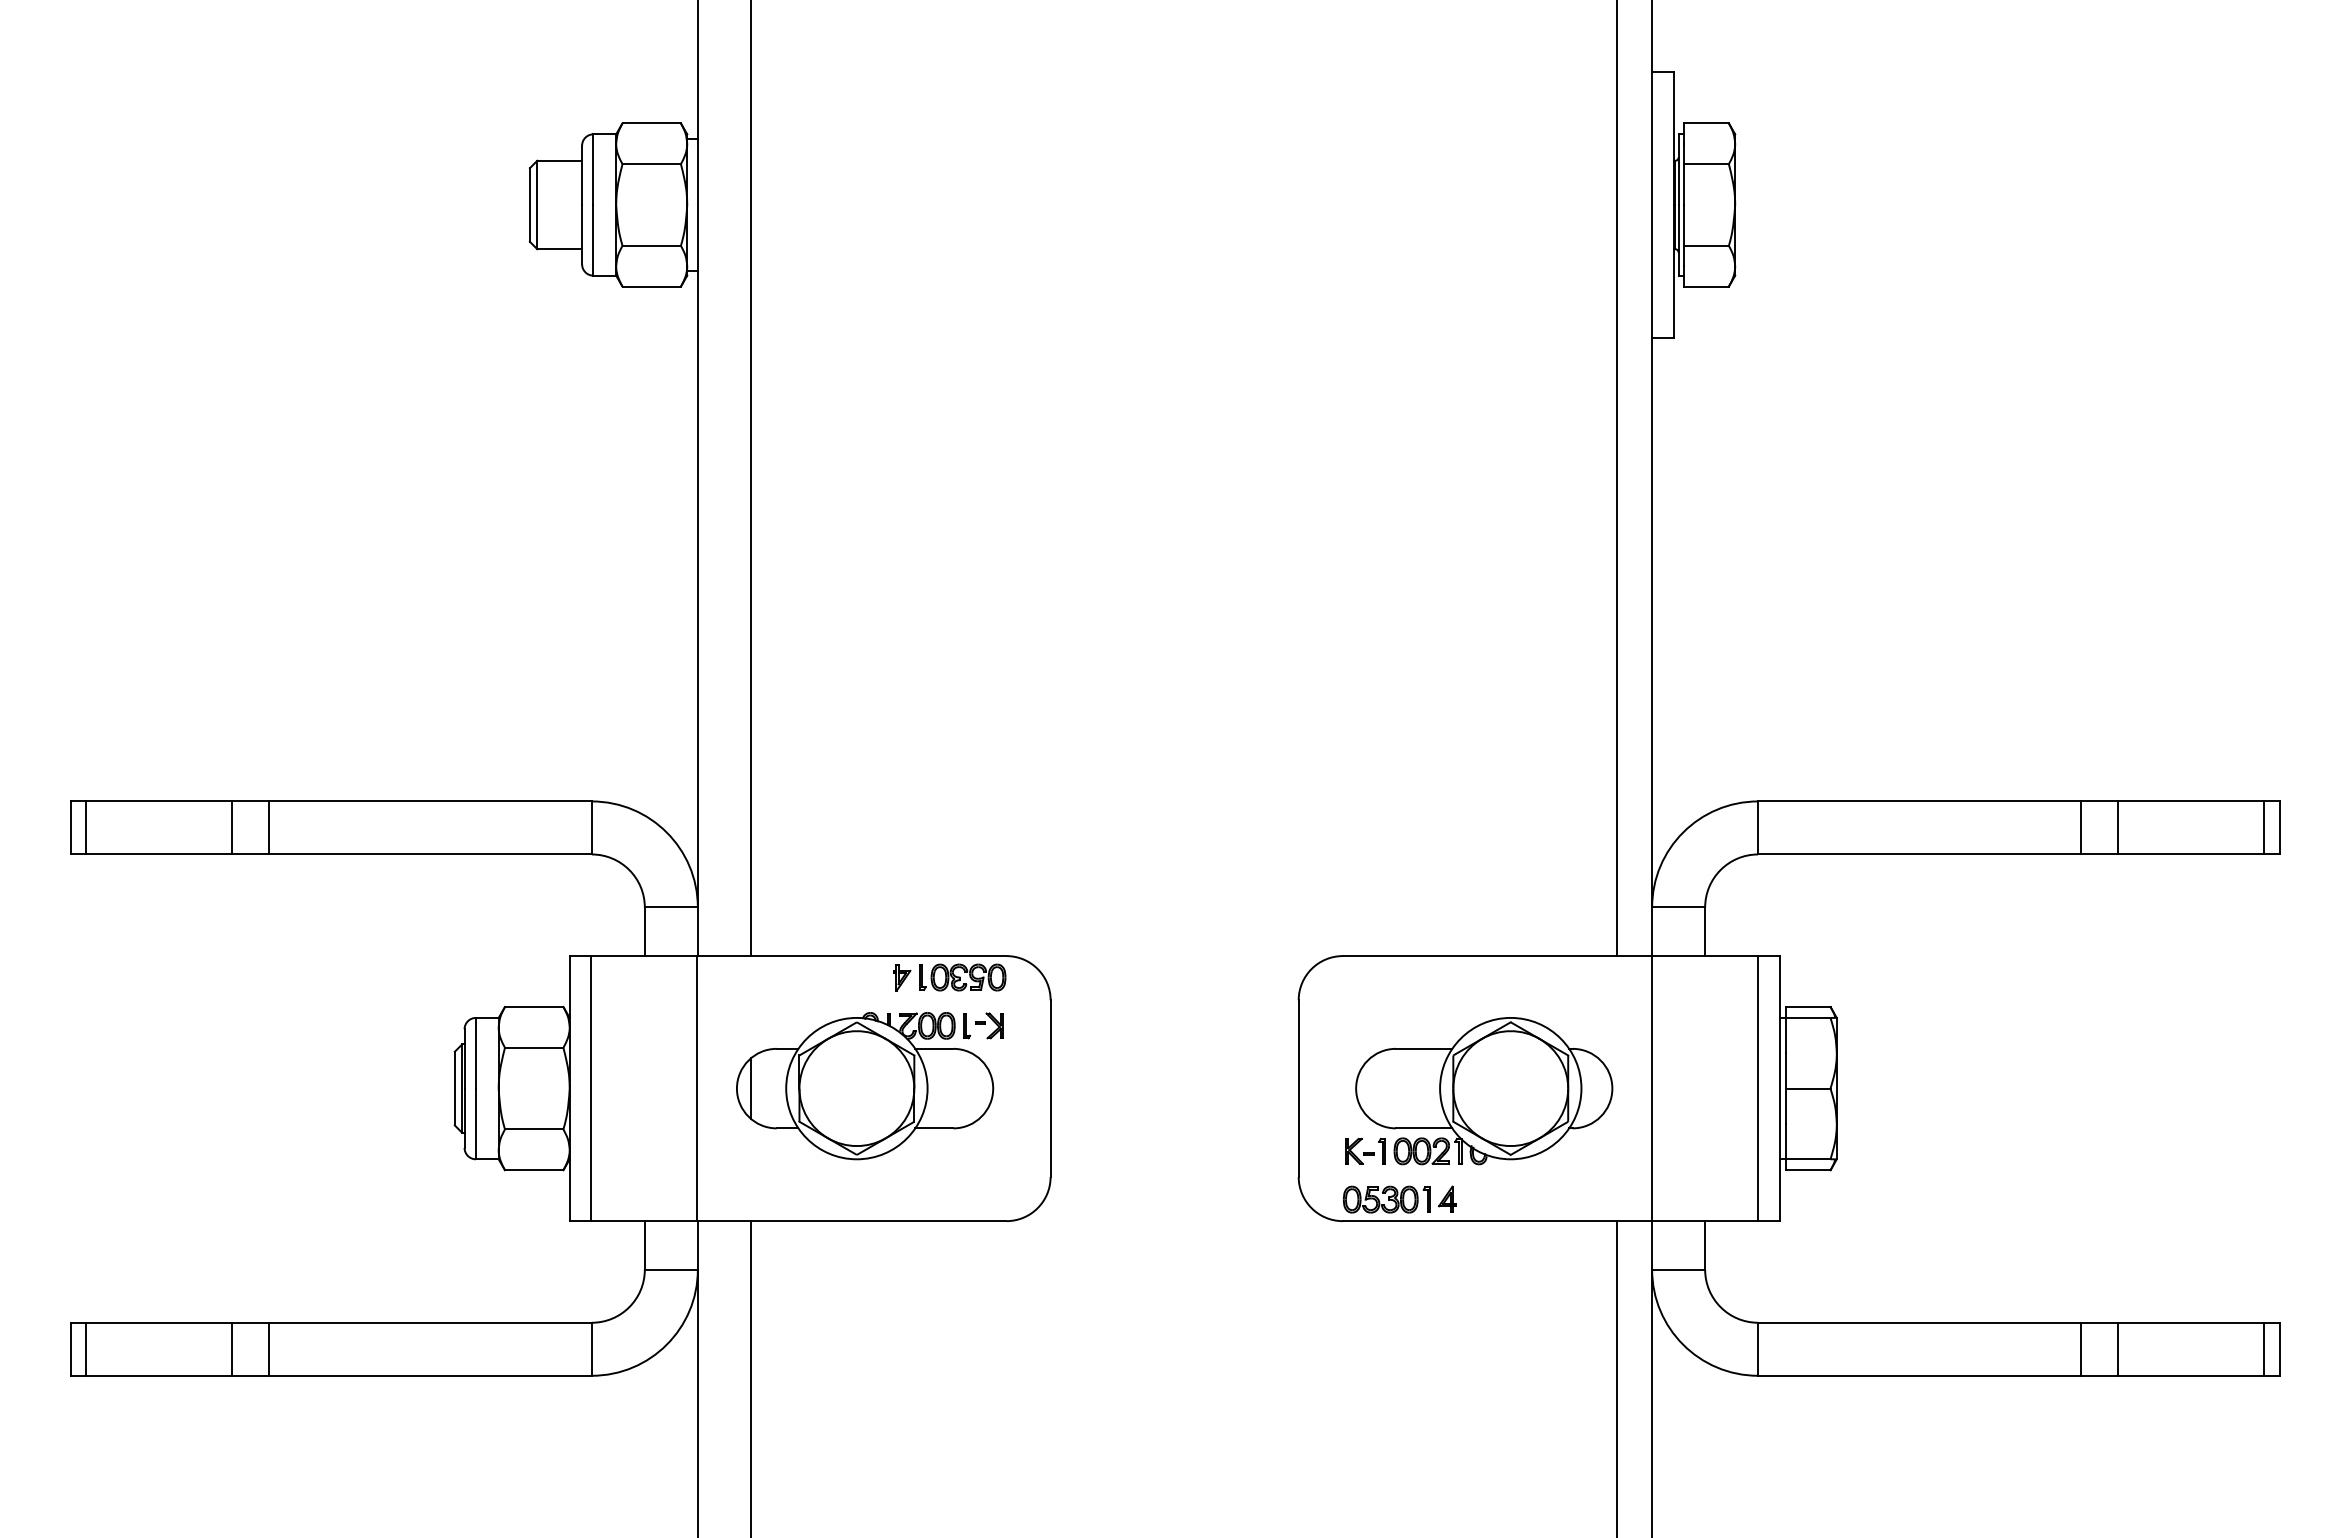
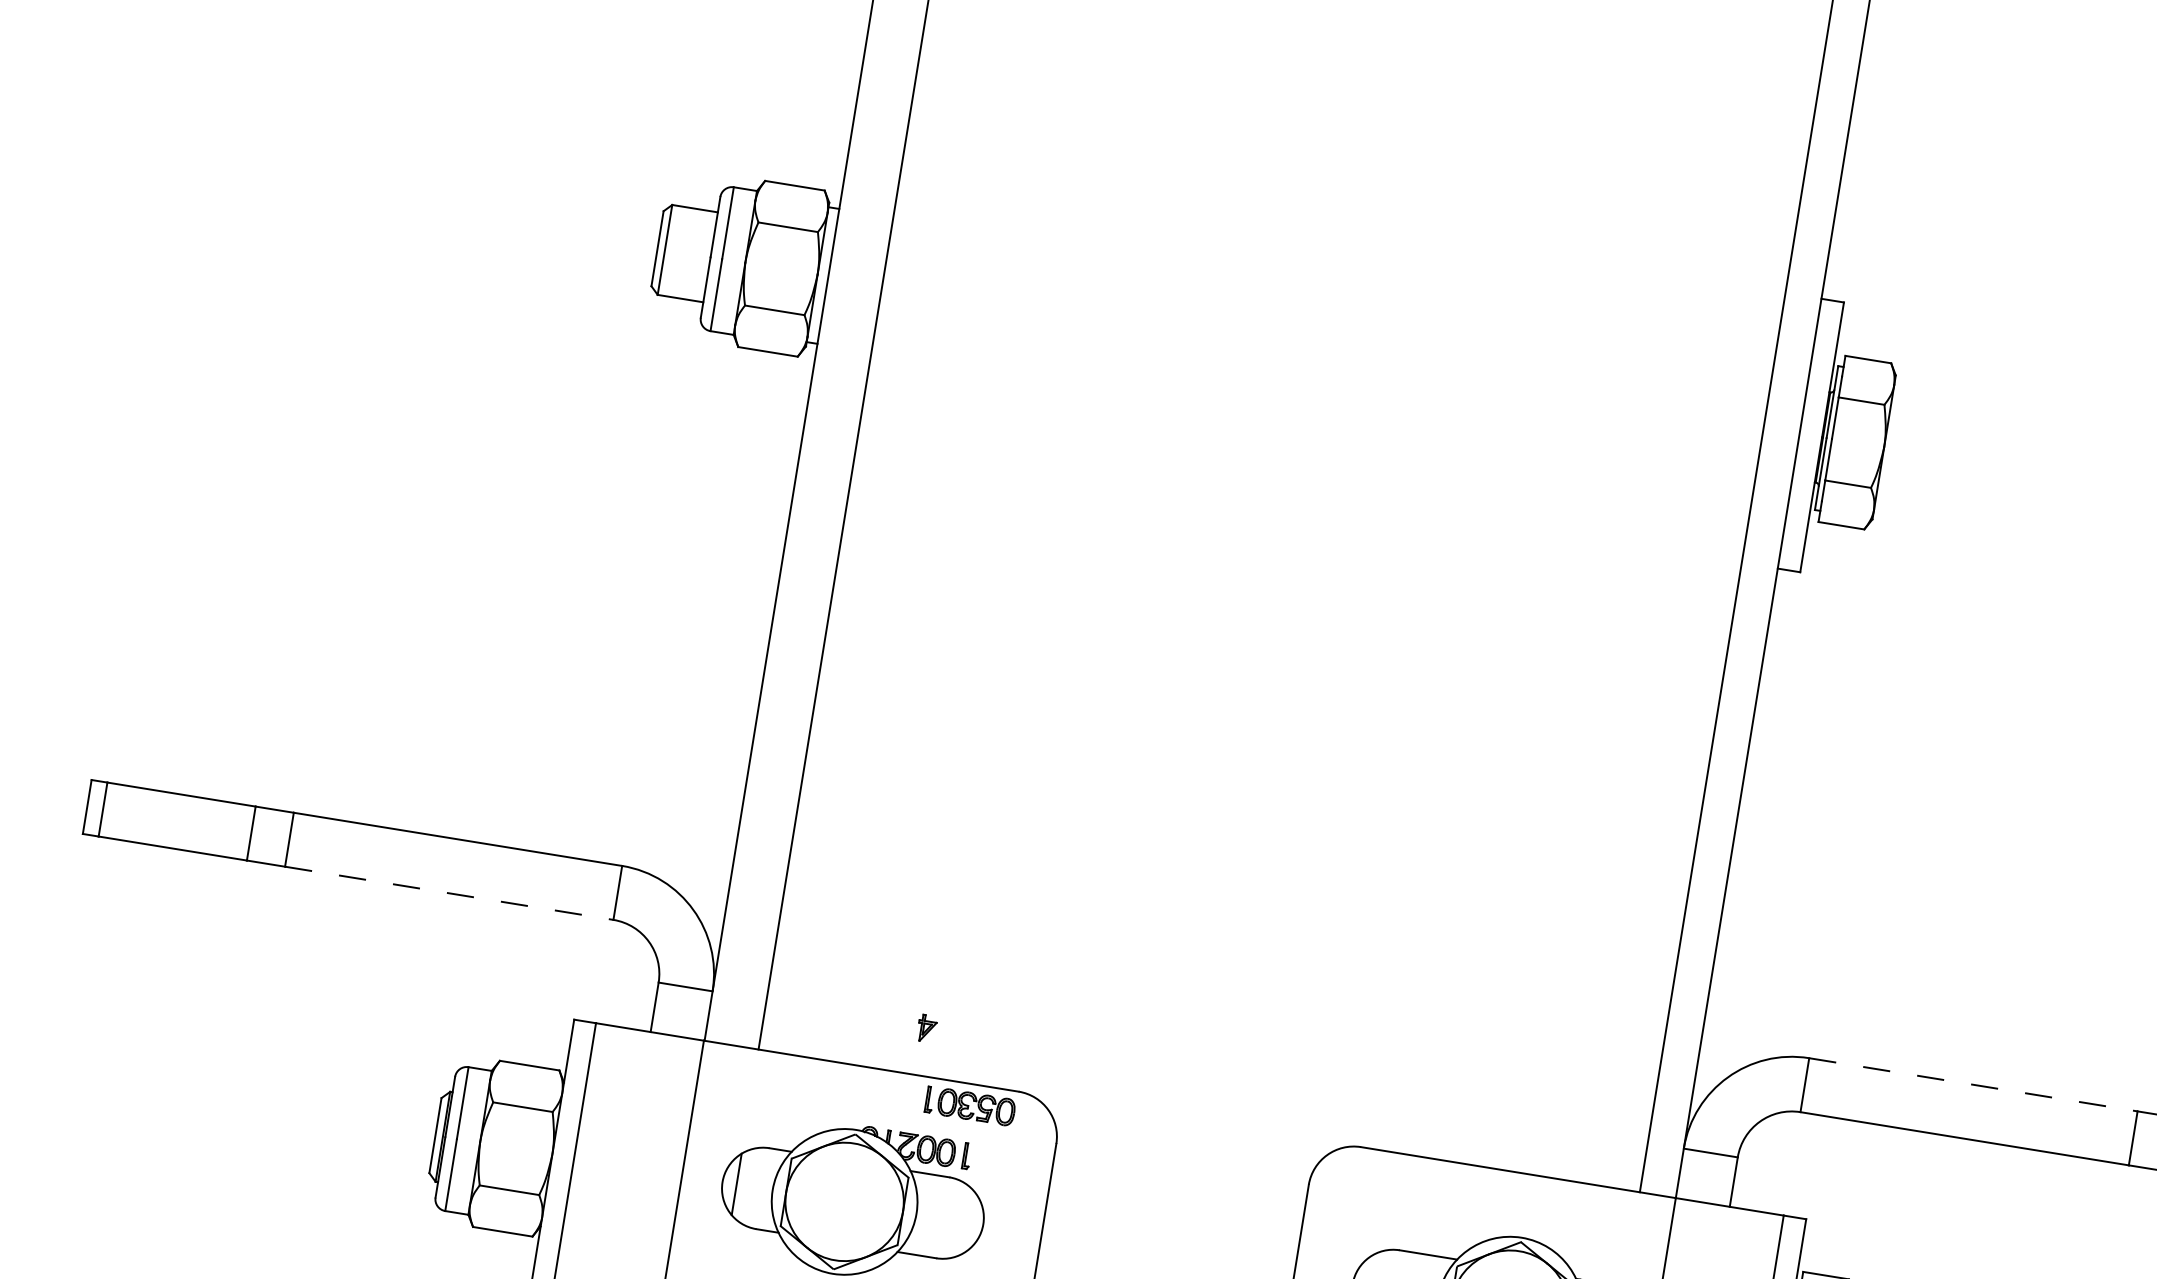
line: (1919, 801) -> (1973, 1084), solid -> dashed
line: (431, 854) -> (450, 893), solid -> dashed
part: (902, 977) -> (927, 1028), moved
part: (989, 1025) -> (989, 1159), removed

